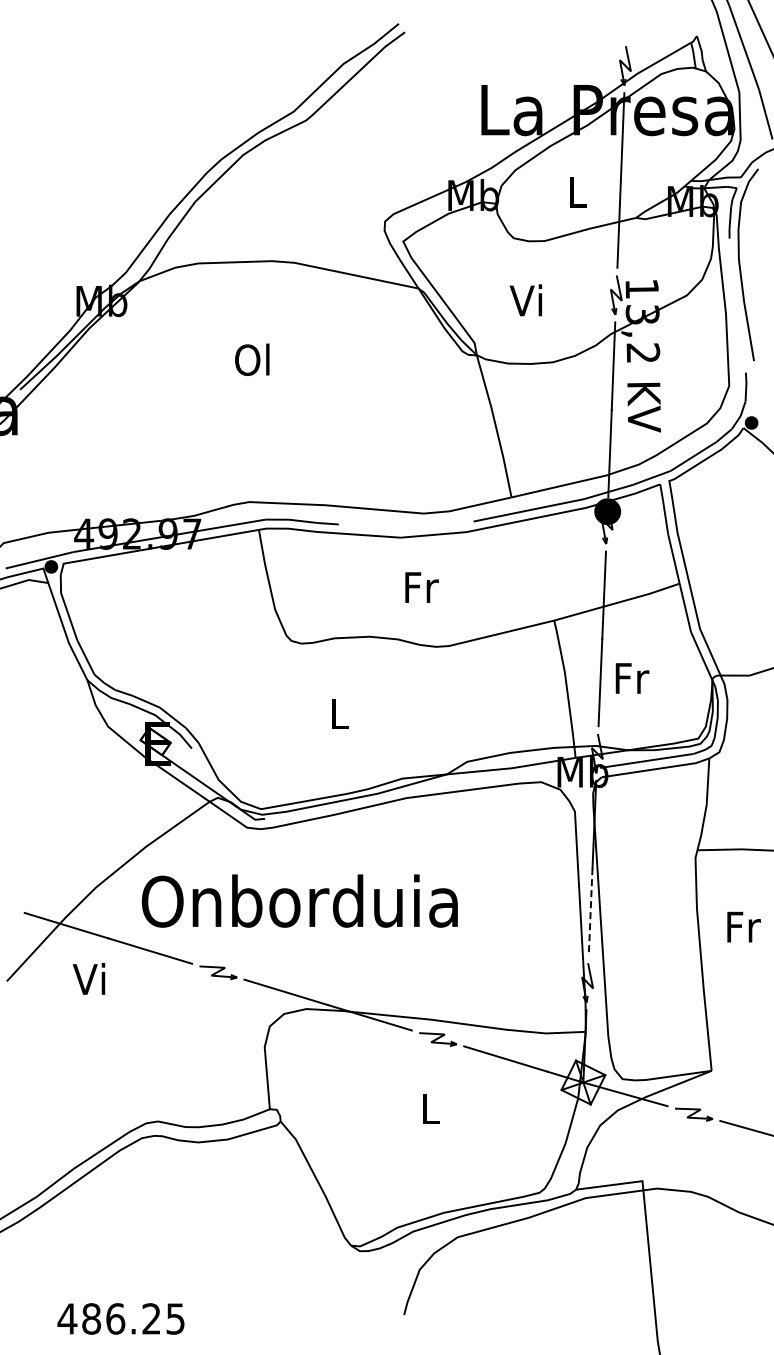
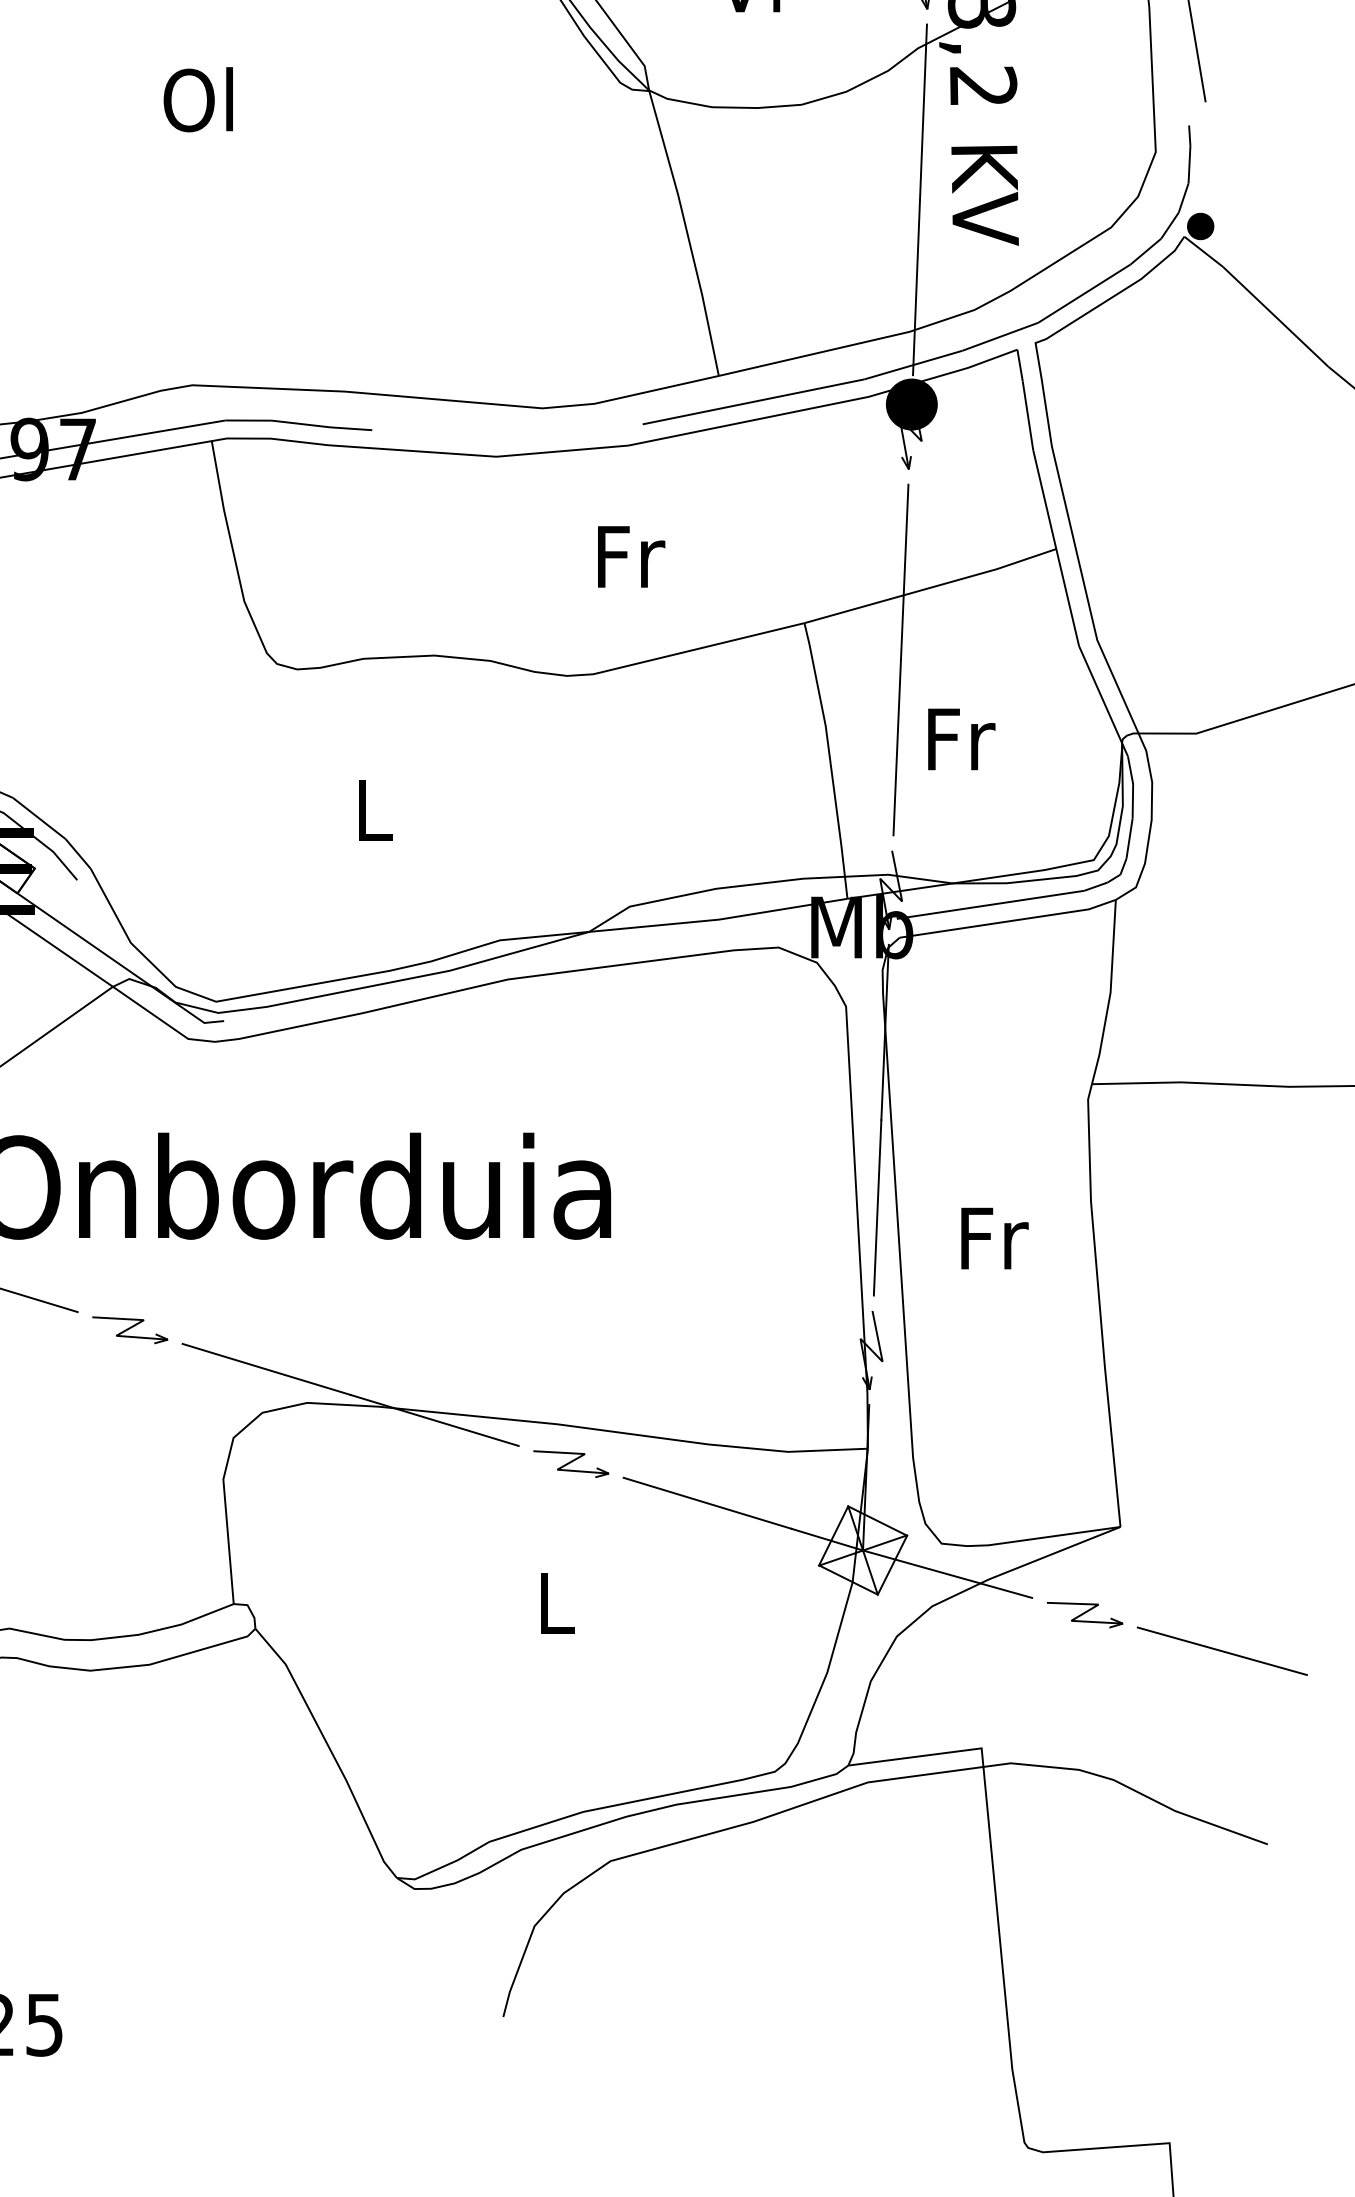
text: (421, 587) -> (630, 556), moved
line: (590, 911) -> (877, 1207), dashed -> solid
text: (743, 926) -> (993, 1237), moved

